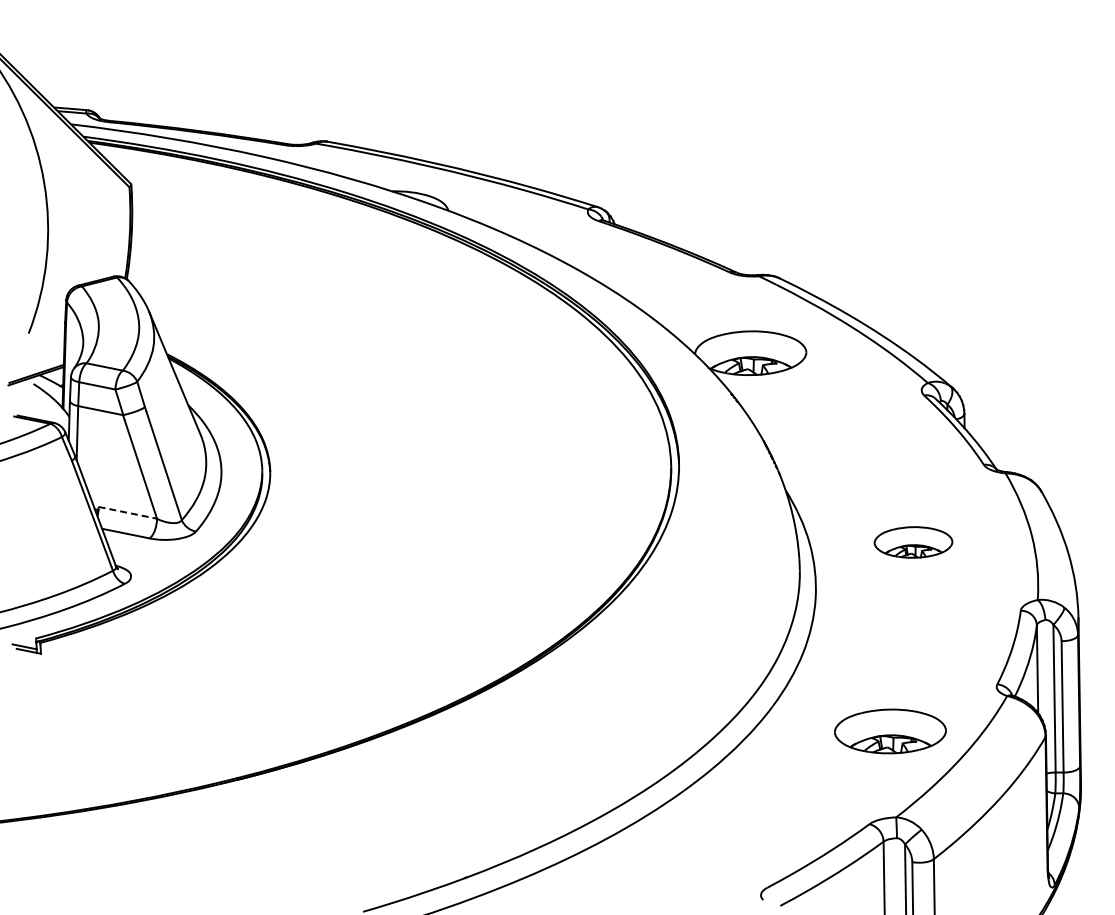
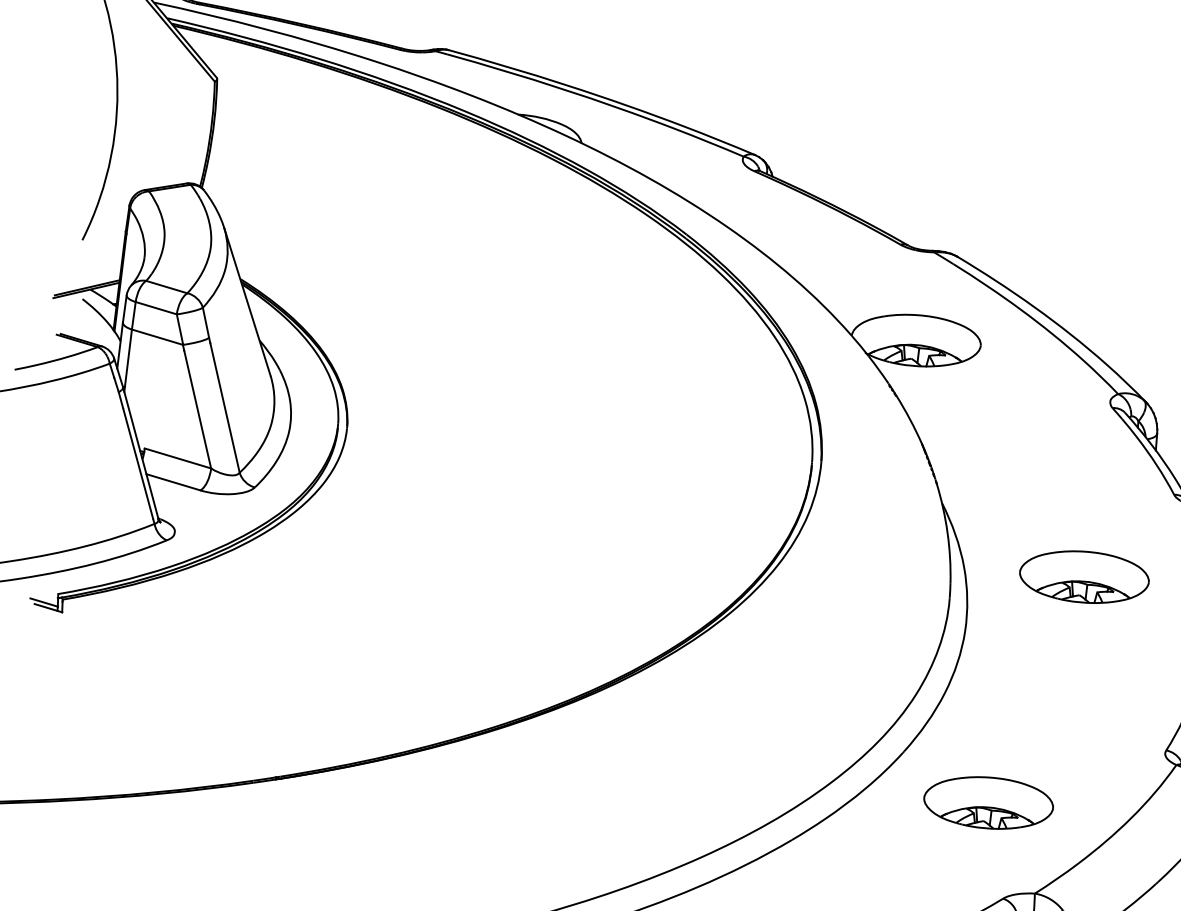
line: (127, 512) -> (177, 458), dashed -> solid
part: (913, 542) -> (1084, 577), size x1.43
part: (890, 731) -> (988, 803), moved

